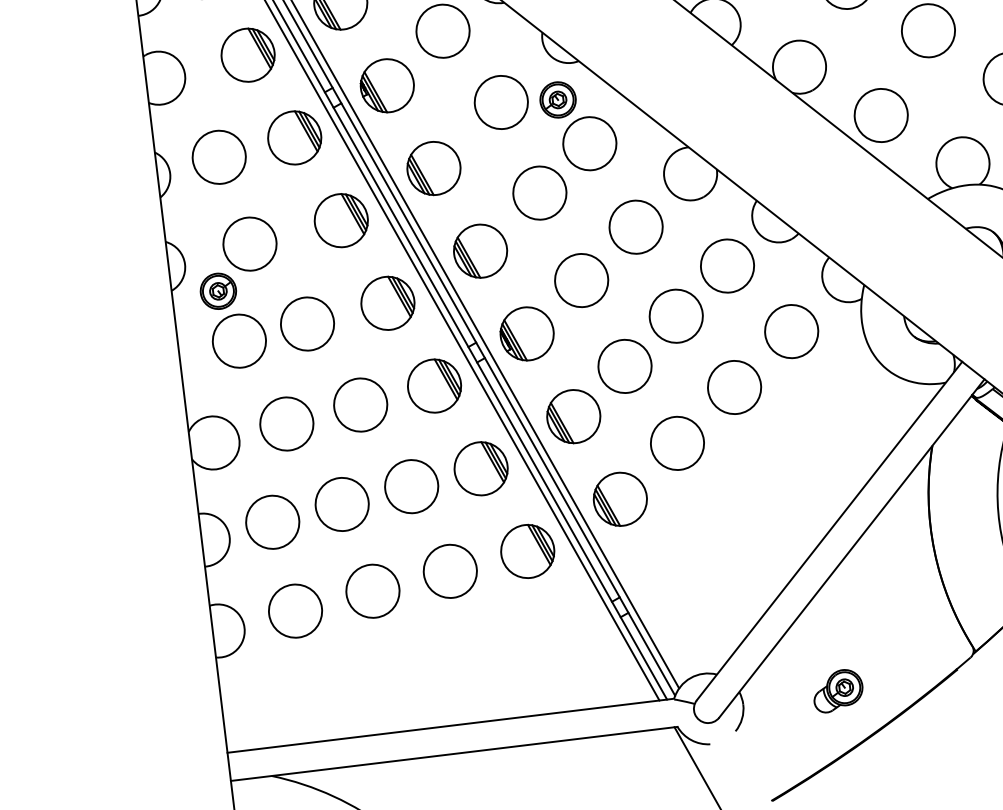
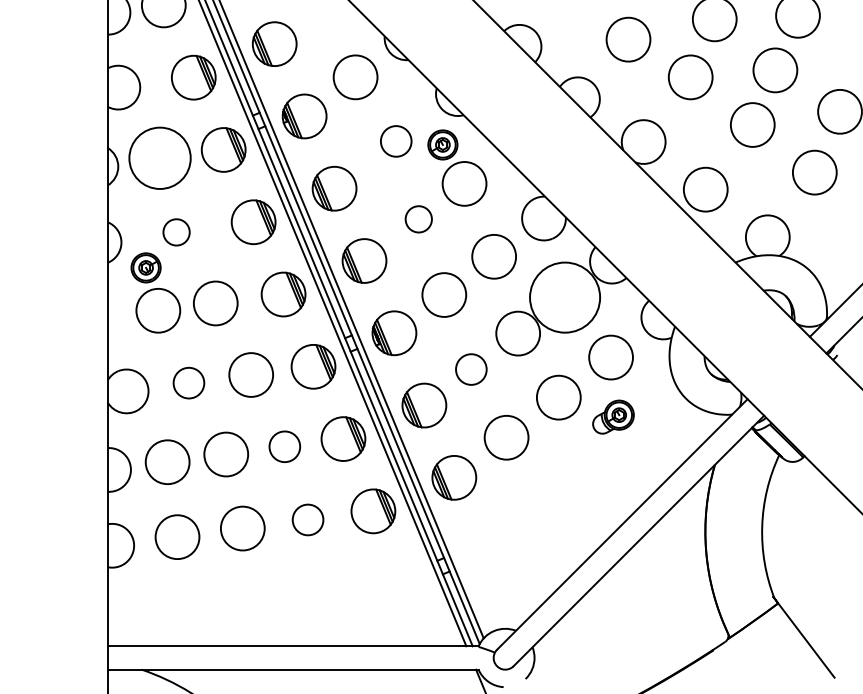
circle: (501, 102) -> (396, 141), size x0.7
circle: (218, 157) -> (159, 158), size x1.4
circle: (539, 193) -> (418, 219), size x0.6
circle: (249, 244) -> (176, 232), size x0.6
circle: (726, 266) -> (564, 297), size x1.6
circle: (625, 366) -> (471, 369), size x0.7
circle: (286, 423) -> (188, 382), size x0.7
circle: (411, 486) -> (284, 446), size x0.7
circle: (449, 570) -> (307, 519), size x0.7
part: (838, 690) -> (613, 416), moved

